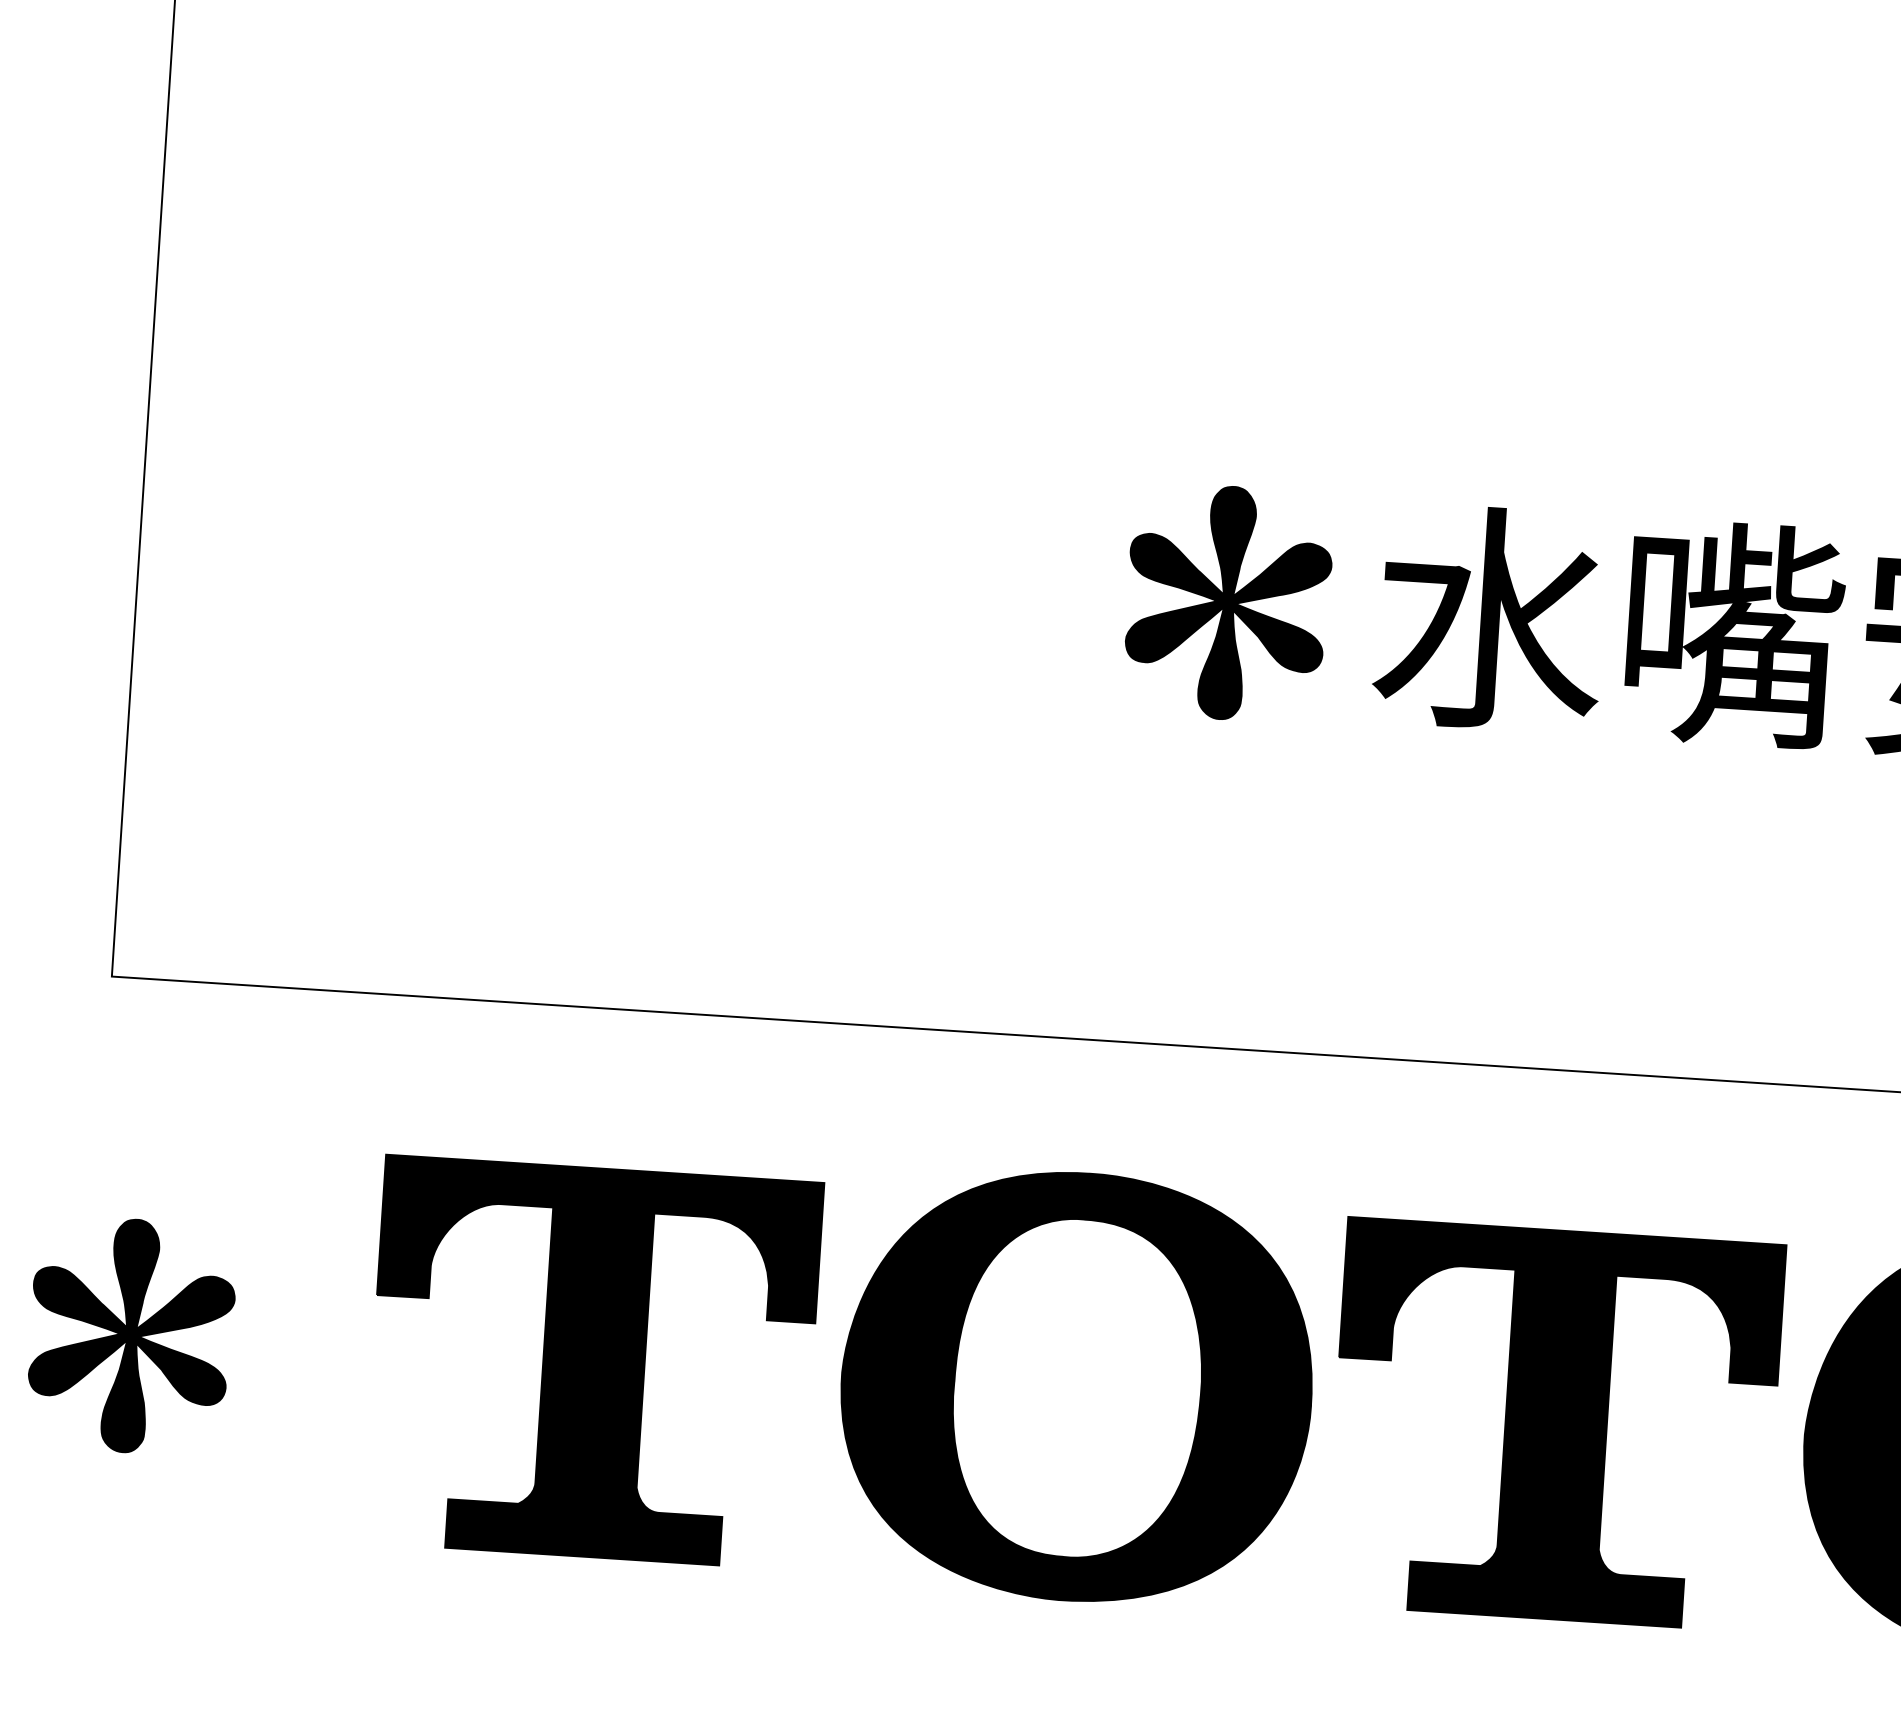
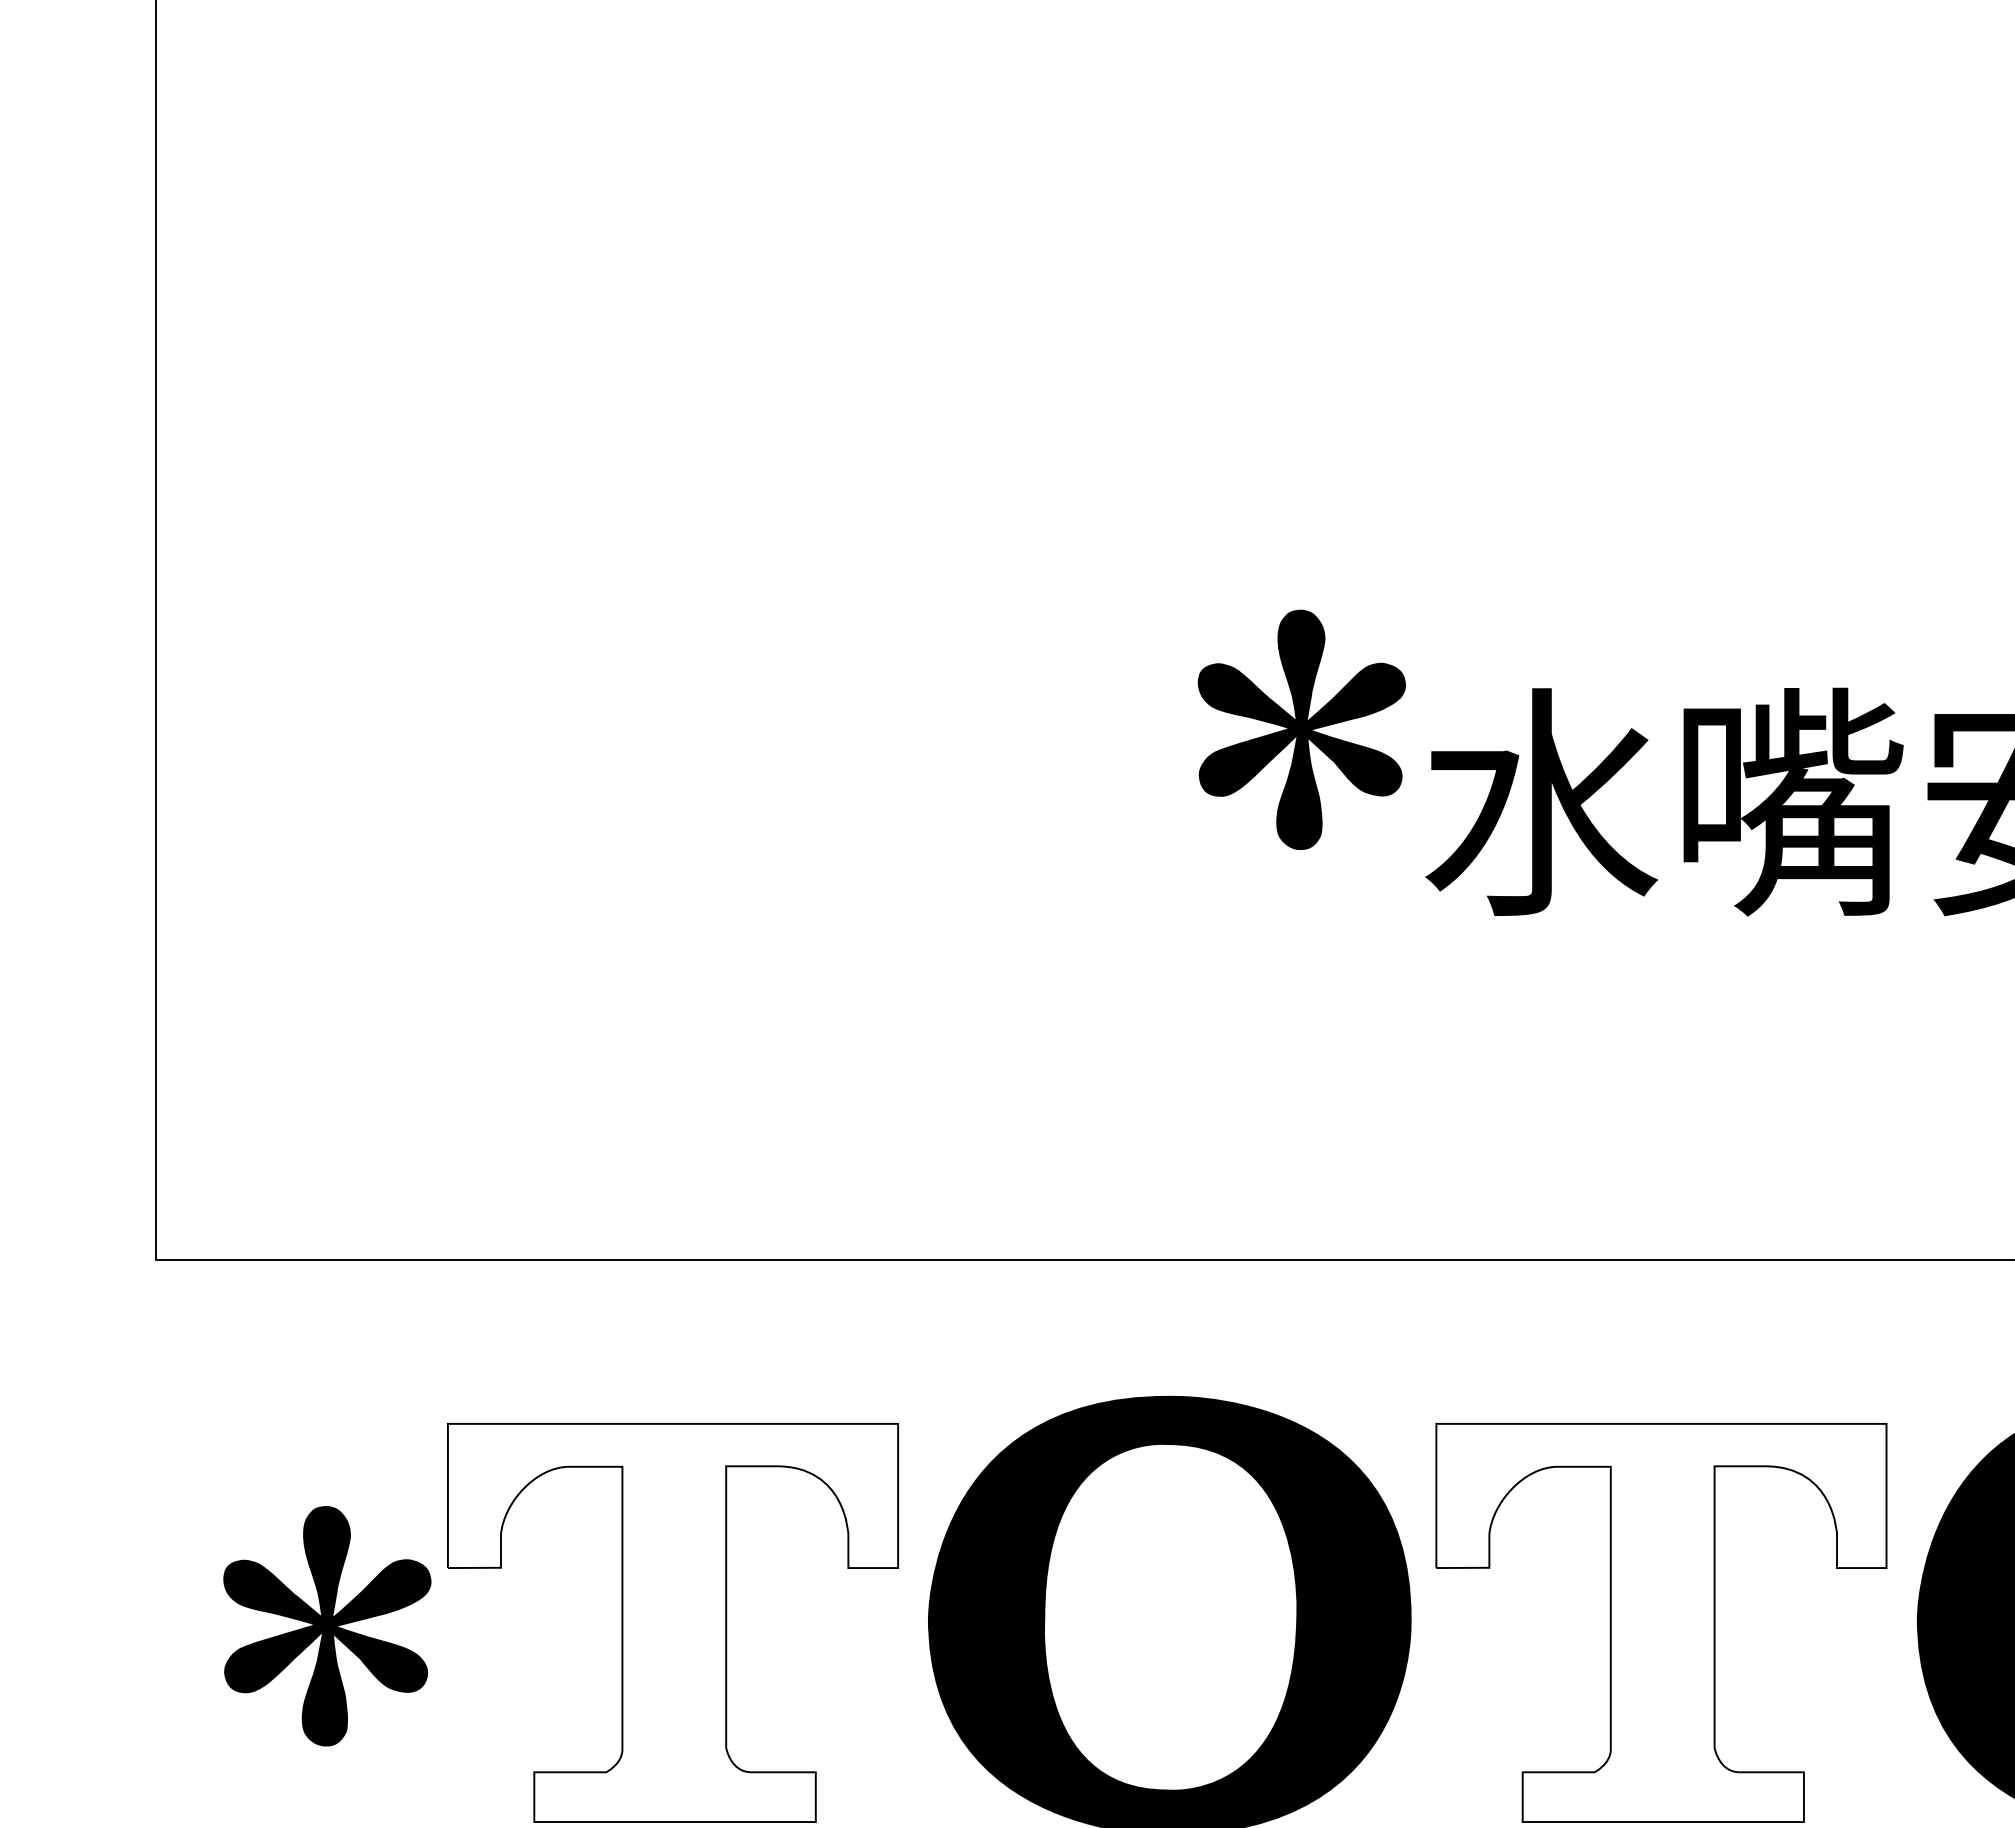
part: (1227, 602) -> (1301, 729), moved
part: (131, 1336) -> (327, 1626), moved
fill: (592, 1362) -> (672, 1622), removed
fill: (1554, 1424) -> (1661, 1622), removed

